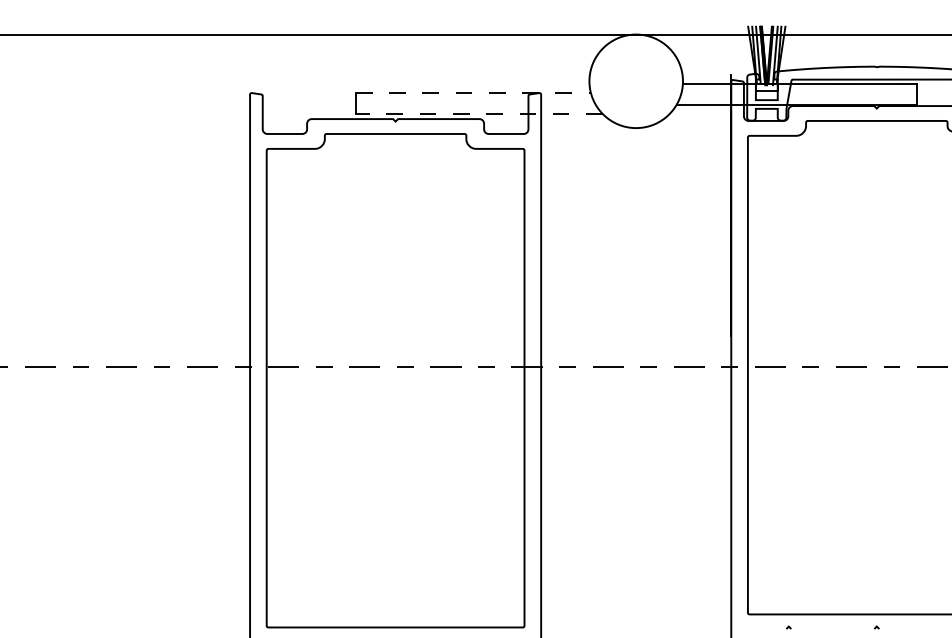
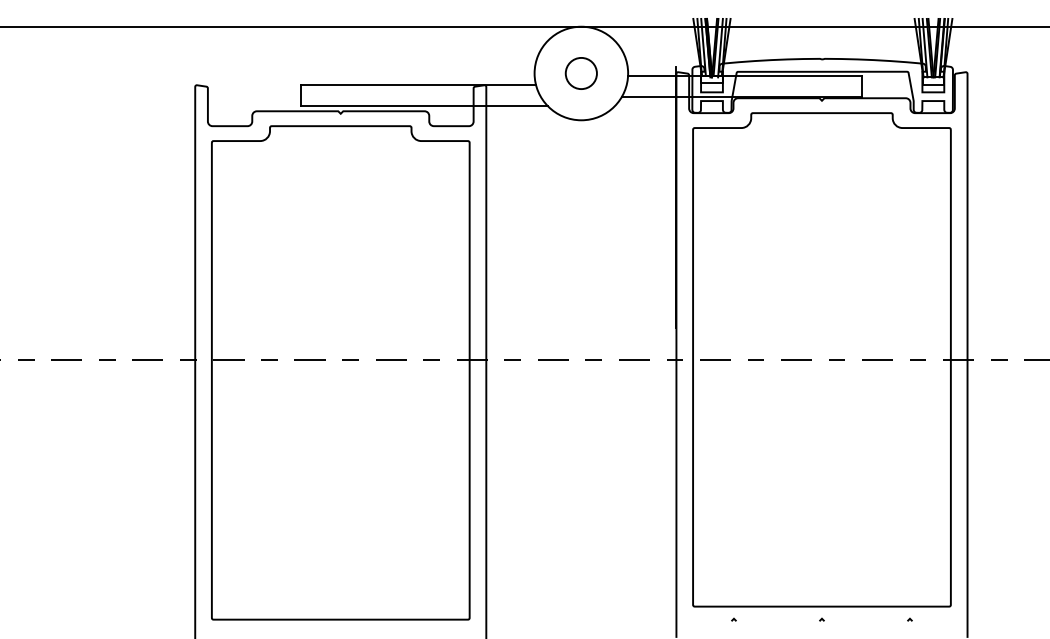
circle: (635, 81) -> (580, 73), added
line: (473, 93) -> (418, 85), dashed -> solid
line: (478, 114) -> (423, 106), dashed -> solid

